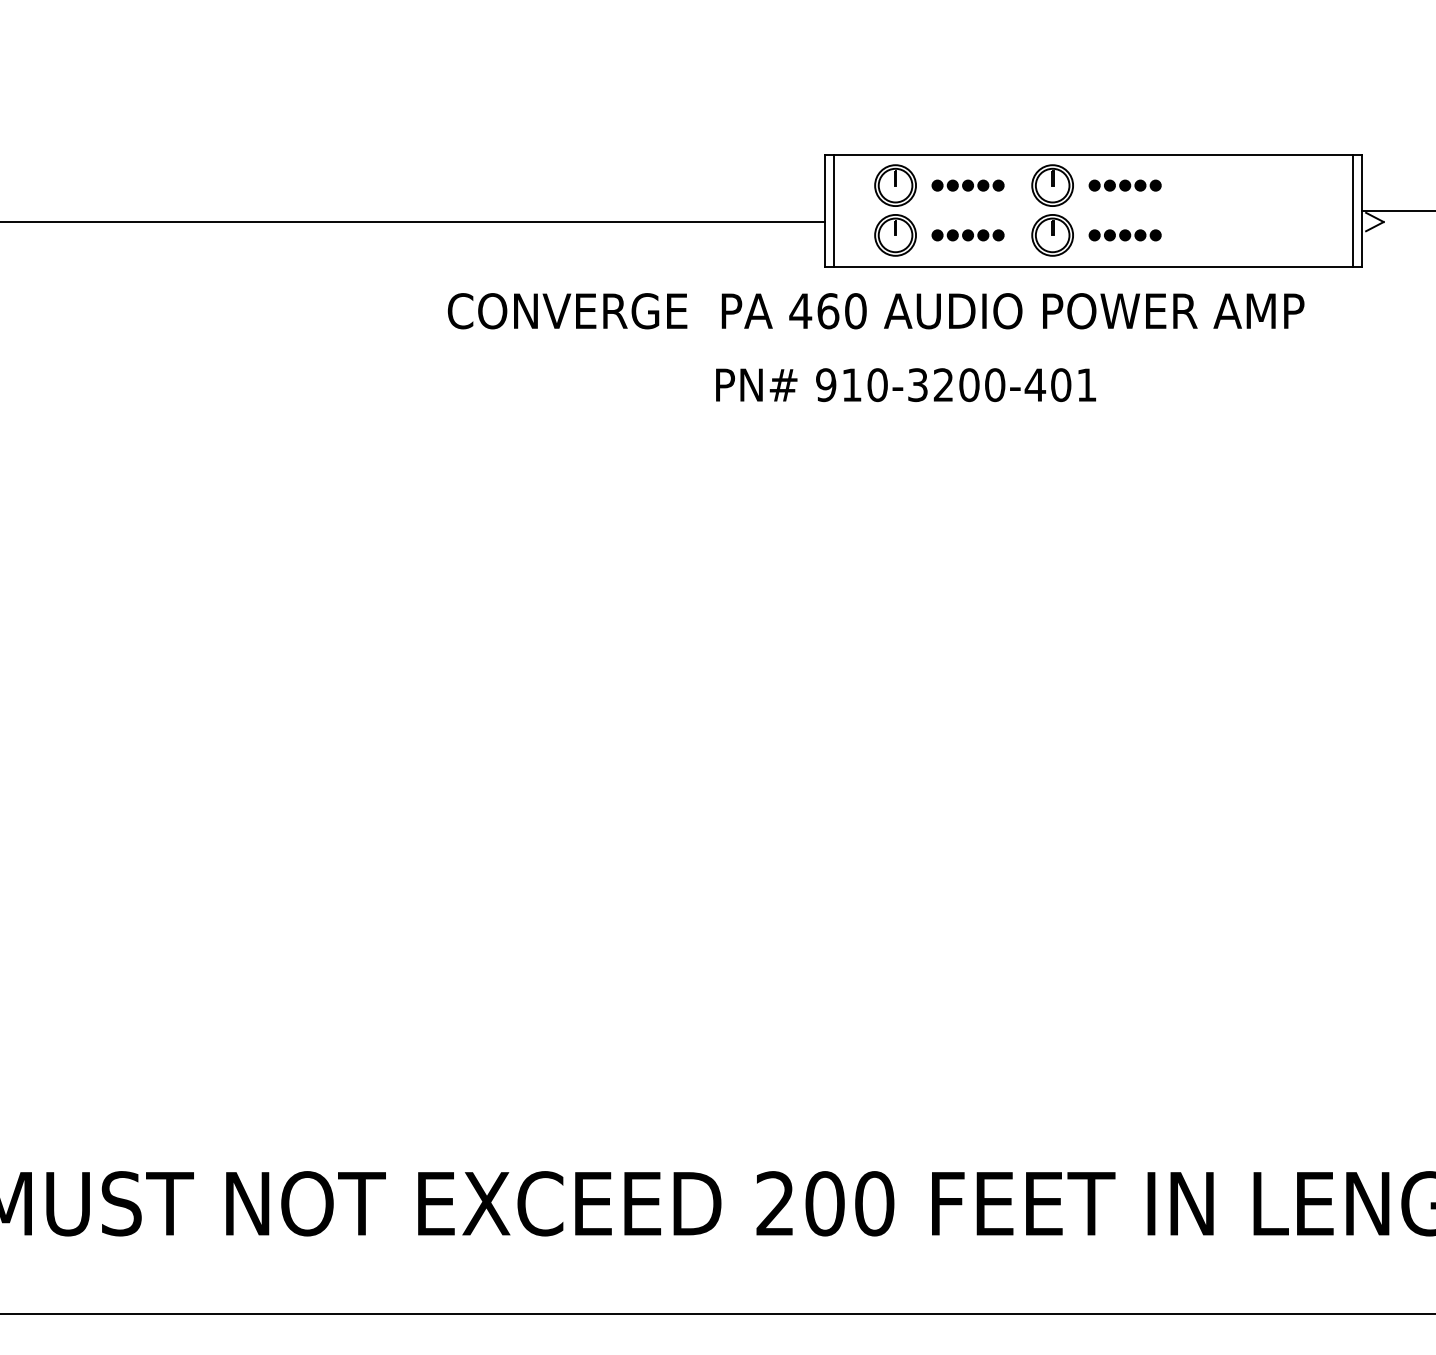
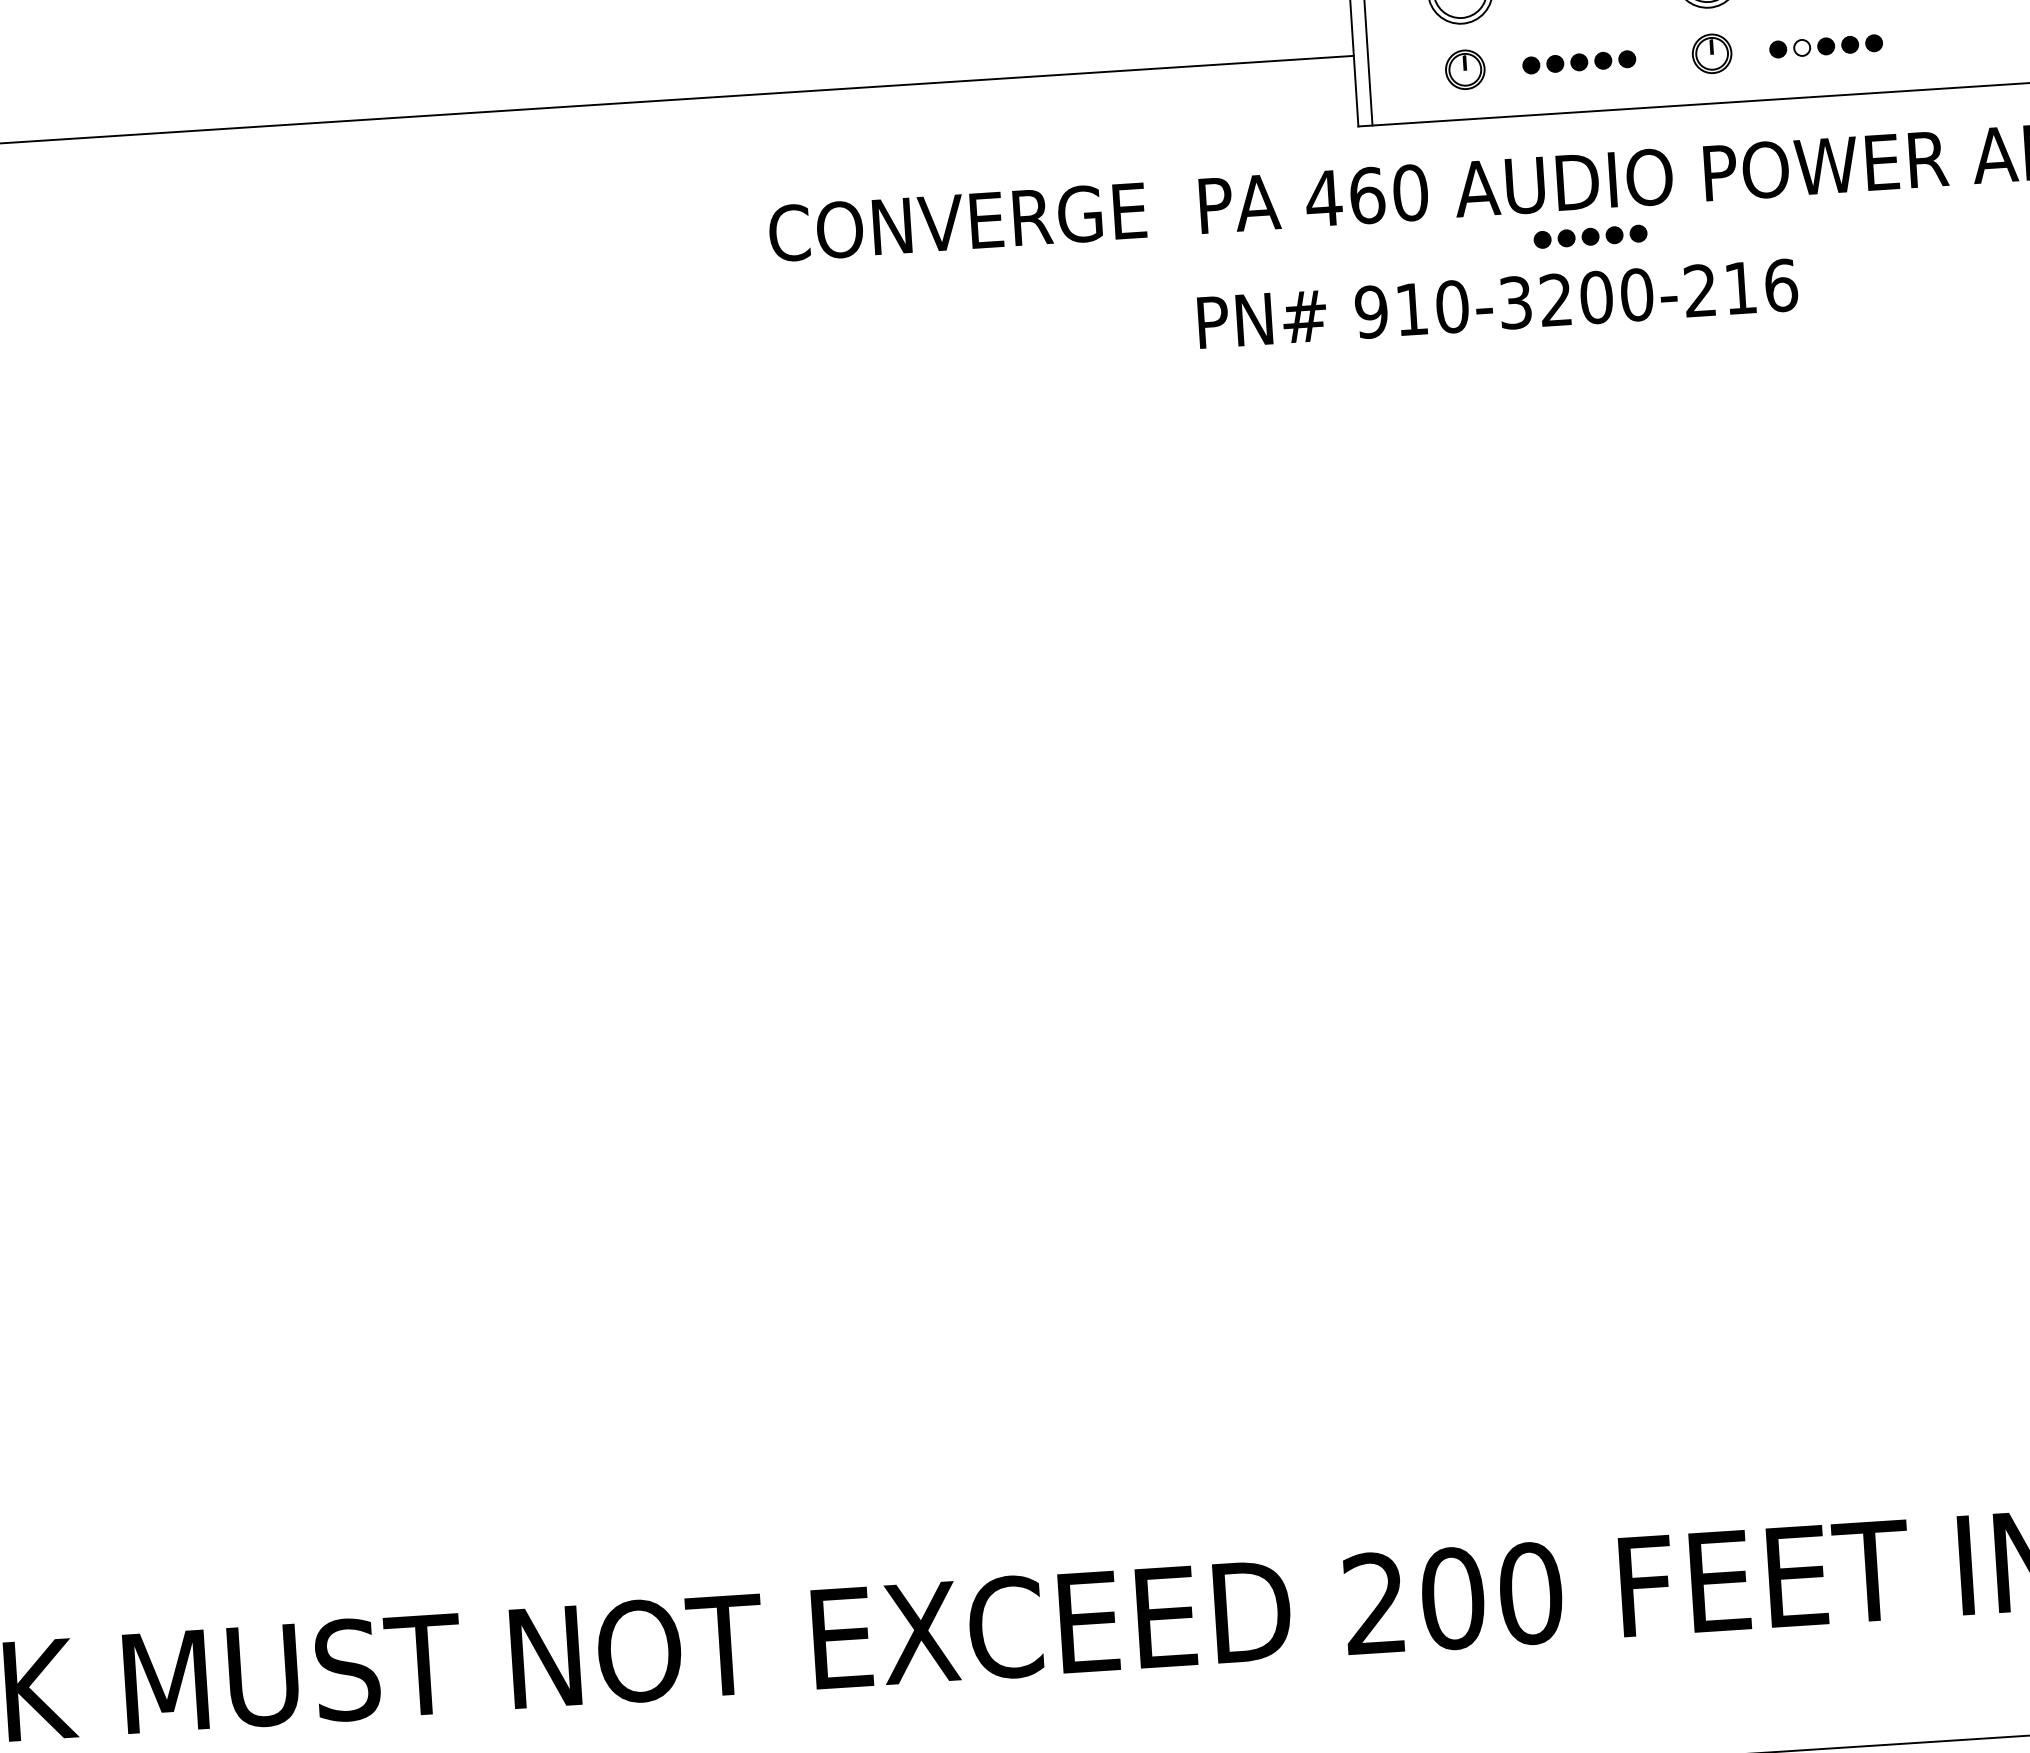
part: (895, 235) -> (1465, 69), size x0.6
part: (1052, 235) -> (1711, 53), size x0.6
fill: (1109, 235) -> (1801, 48), removed
part: (967, 346) -> (1589, 237), added
text: (1060, 385) -> (1739, 288), 910-3200-401 -> 910-3200-216

